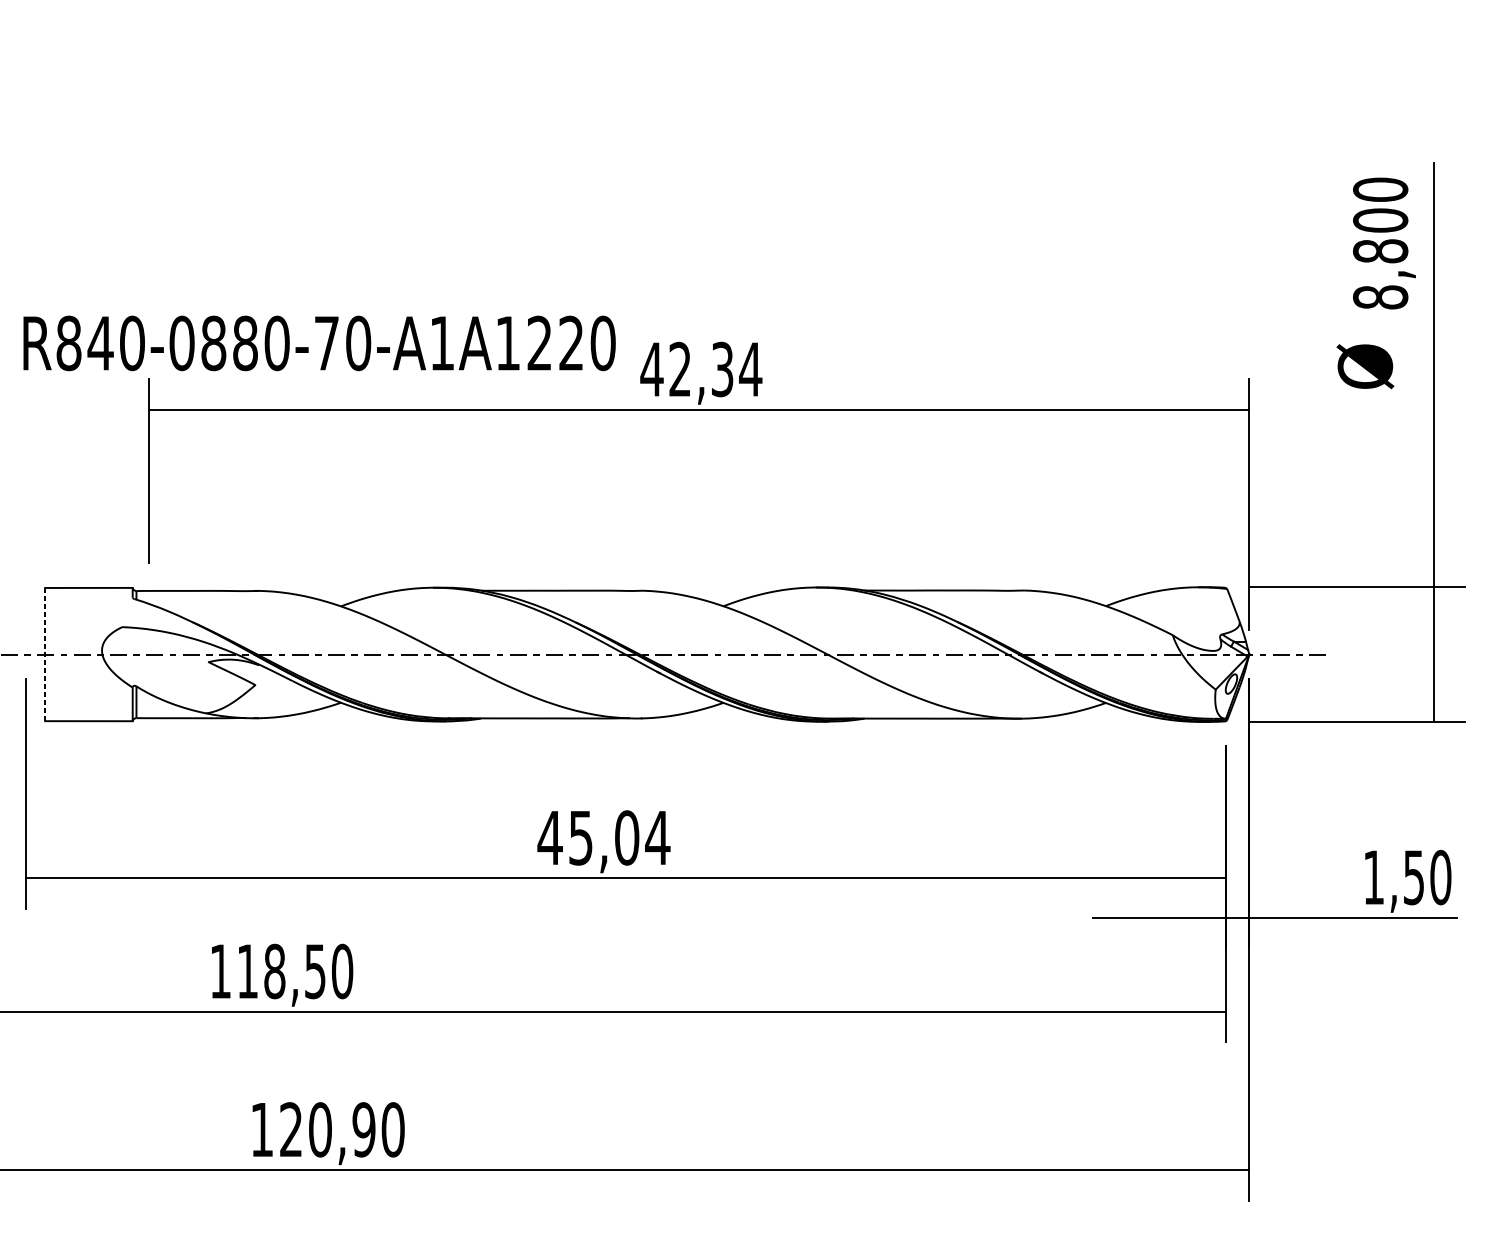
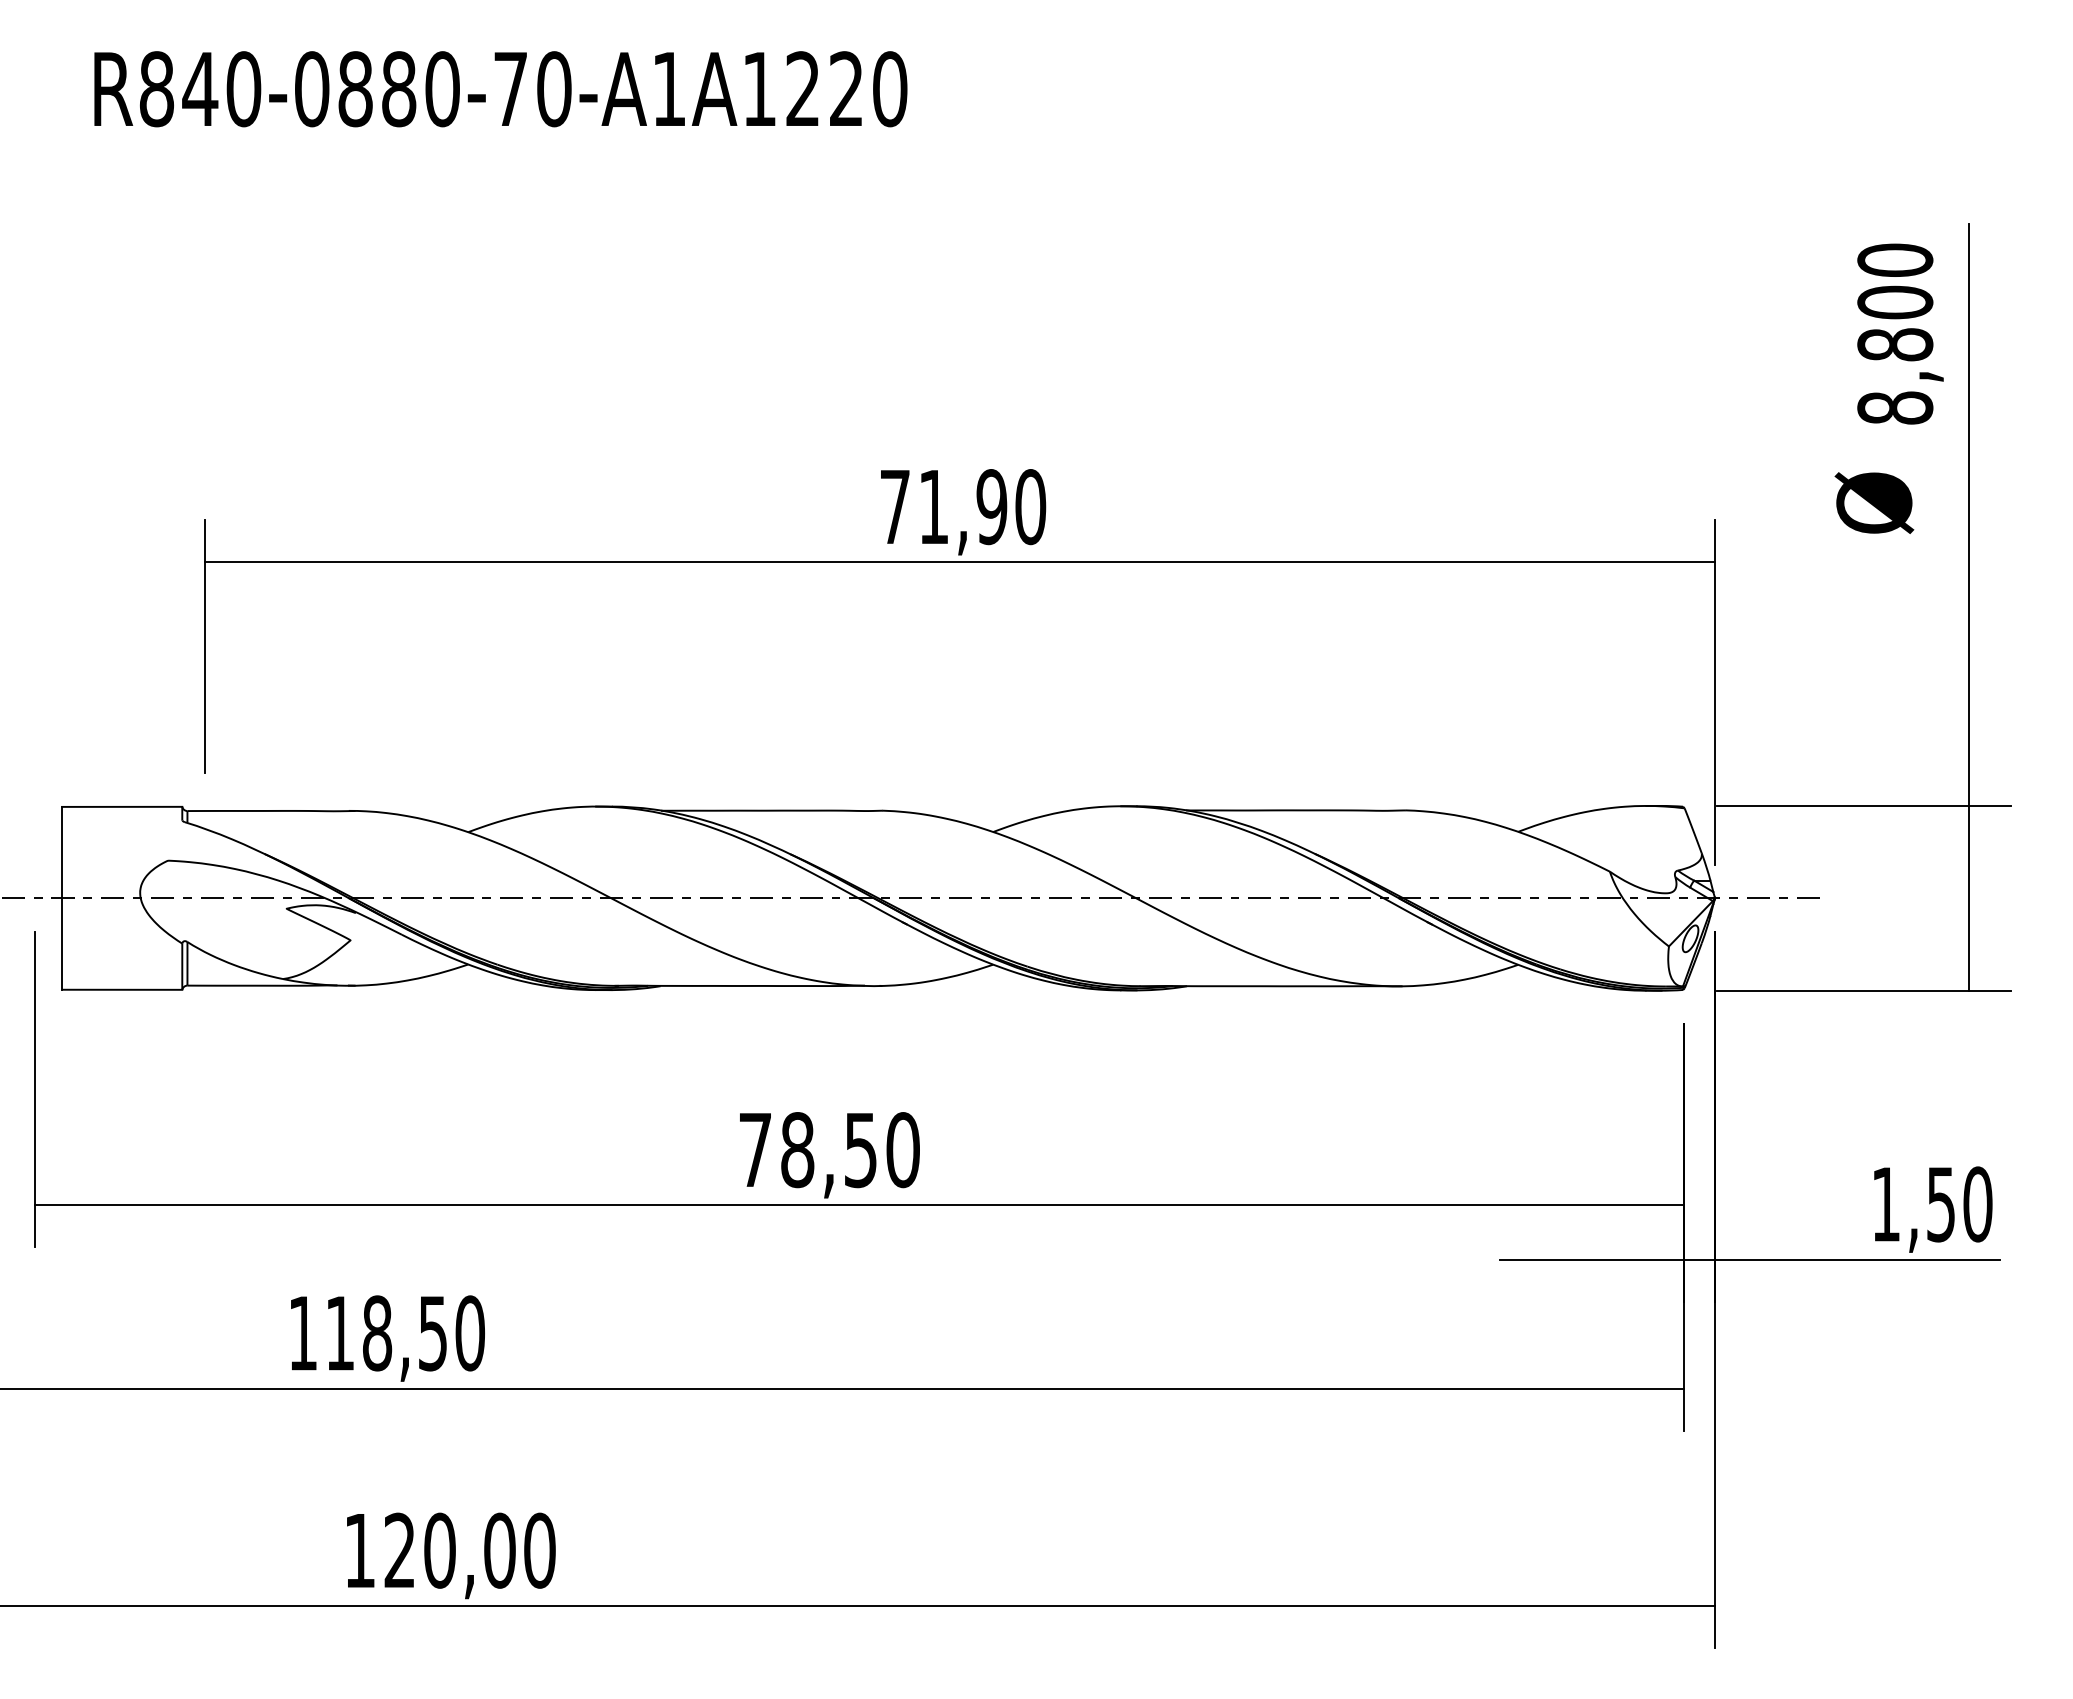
text: (319, 343) -> (500, 89), moved
text: (701, 369) -> (962, 507), 42,34 -> 71,90
line: (45, 654) -> (62, 898), dashed -> solid
text: (603, 838) -> (828, 1150), 45,04 -> 78,50
text: (363, 1129) -> (499, 1550), 120,90 -> 120,00

